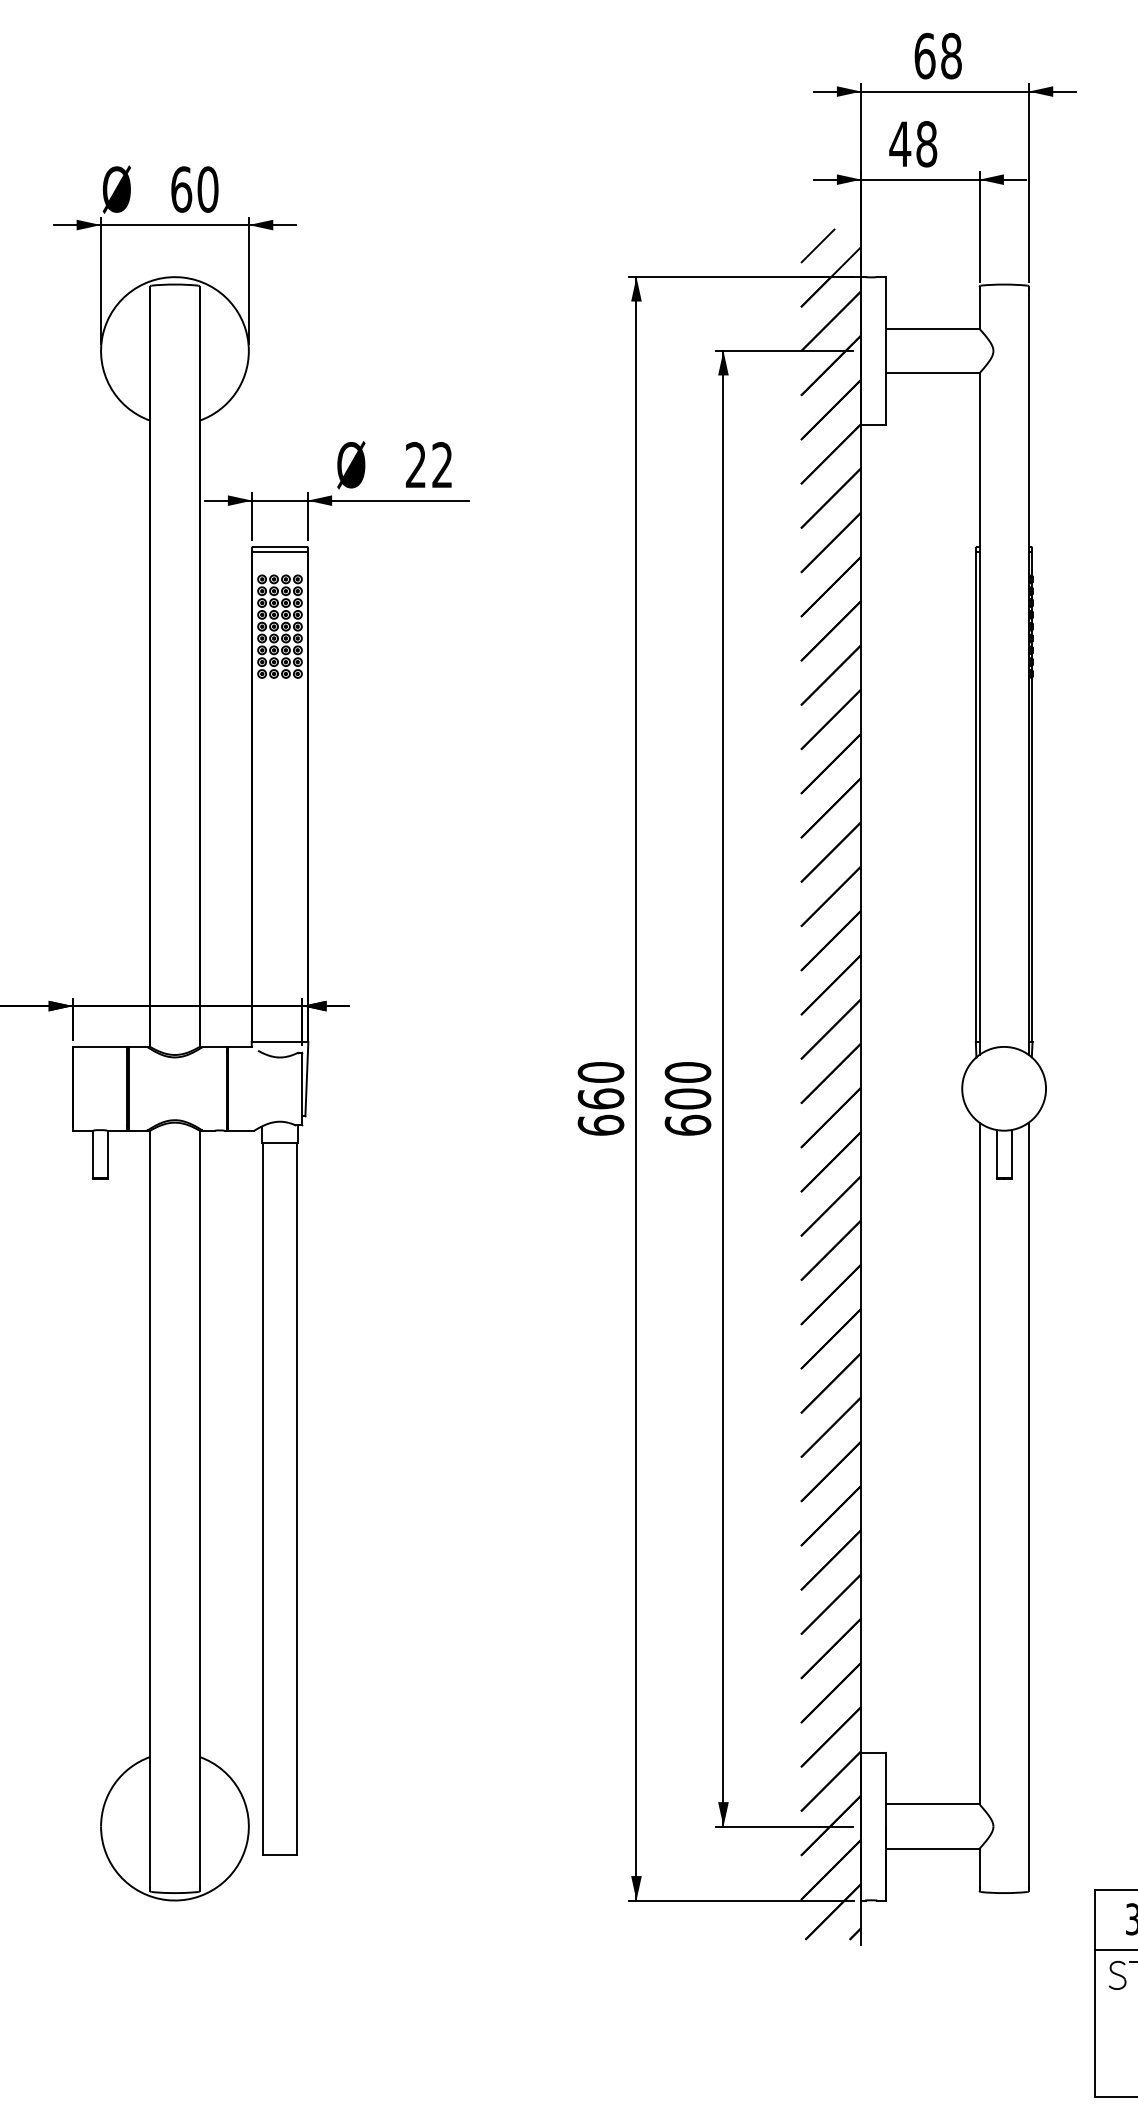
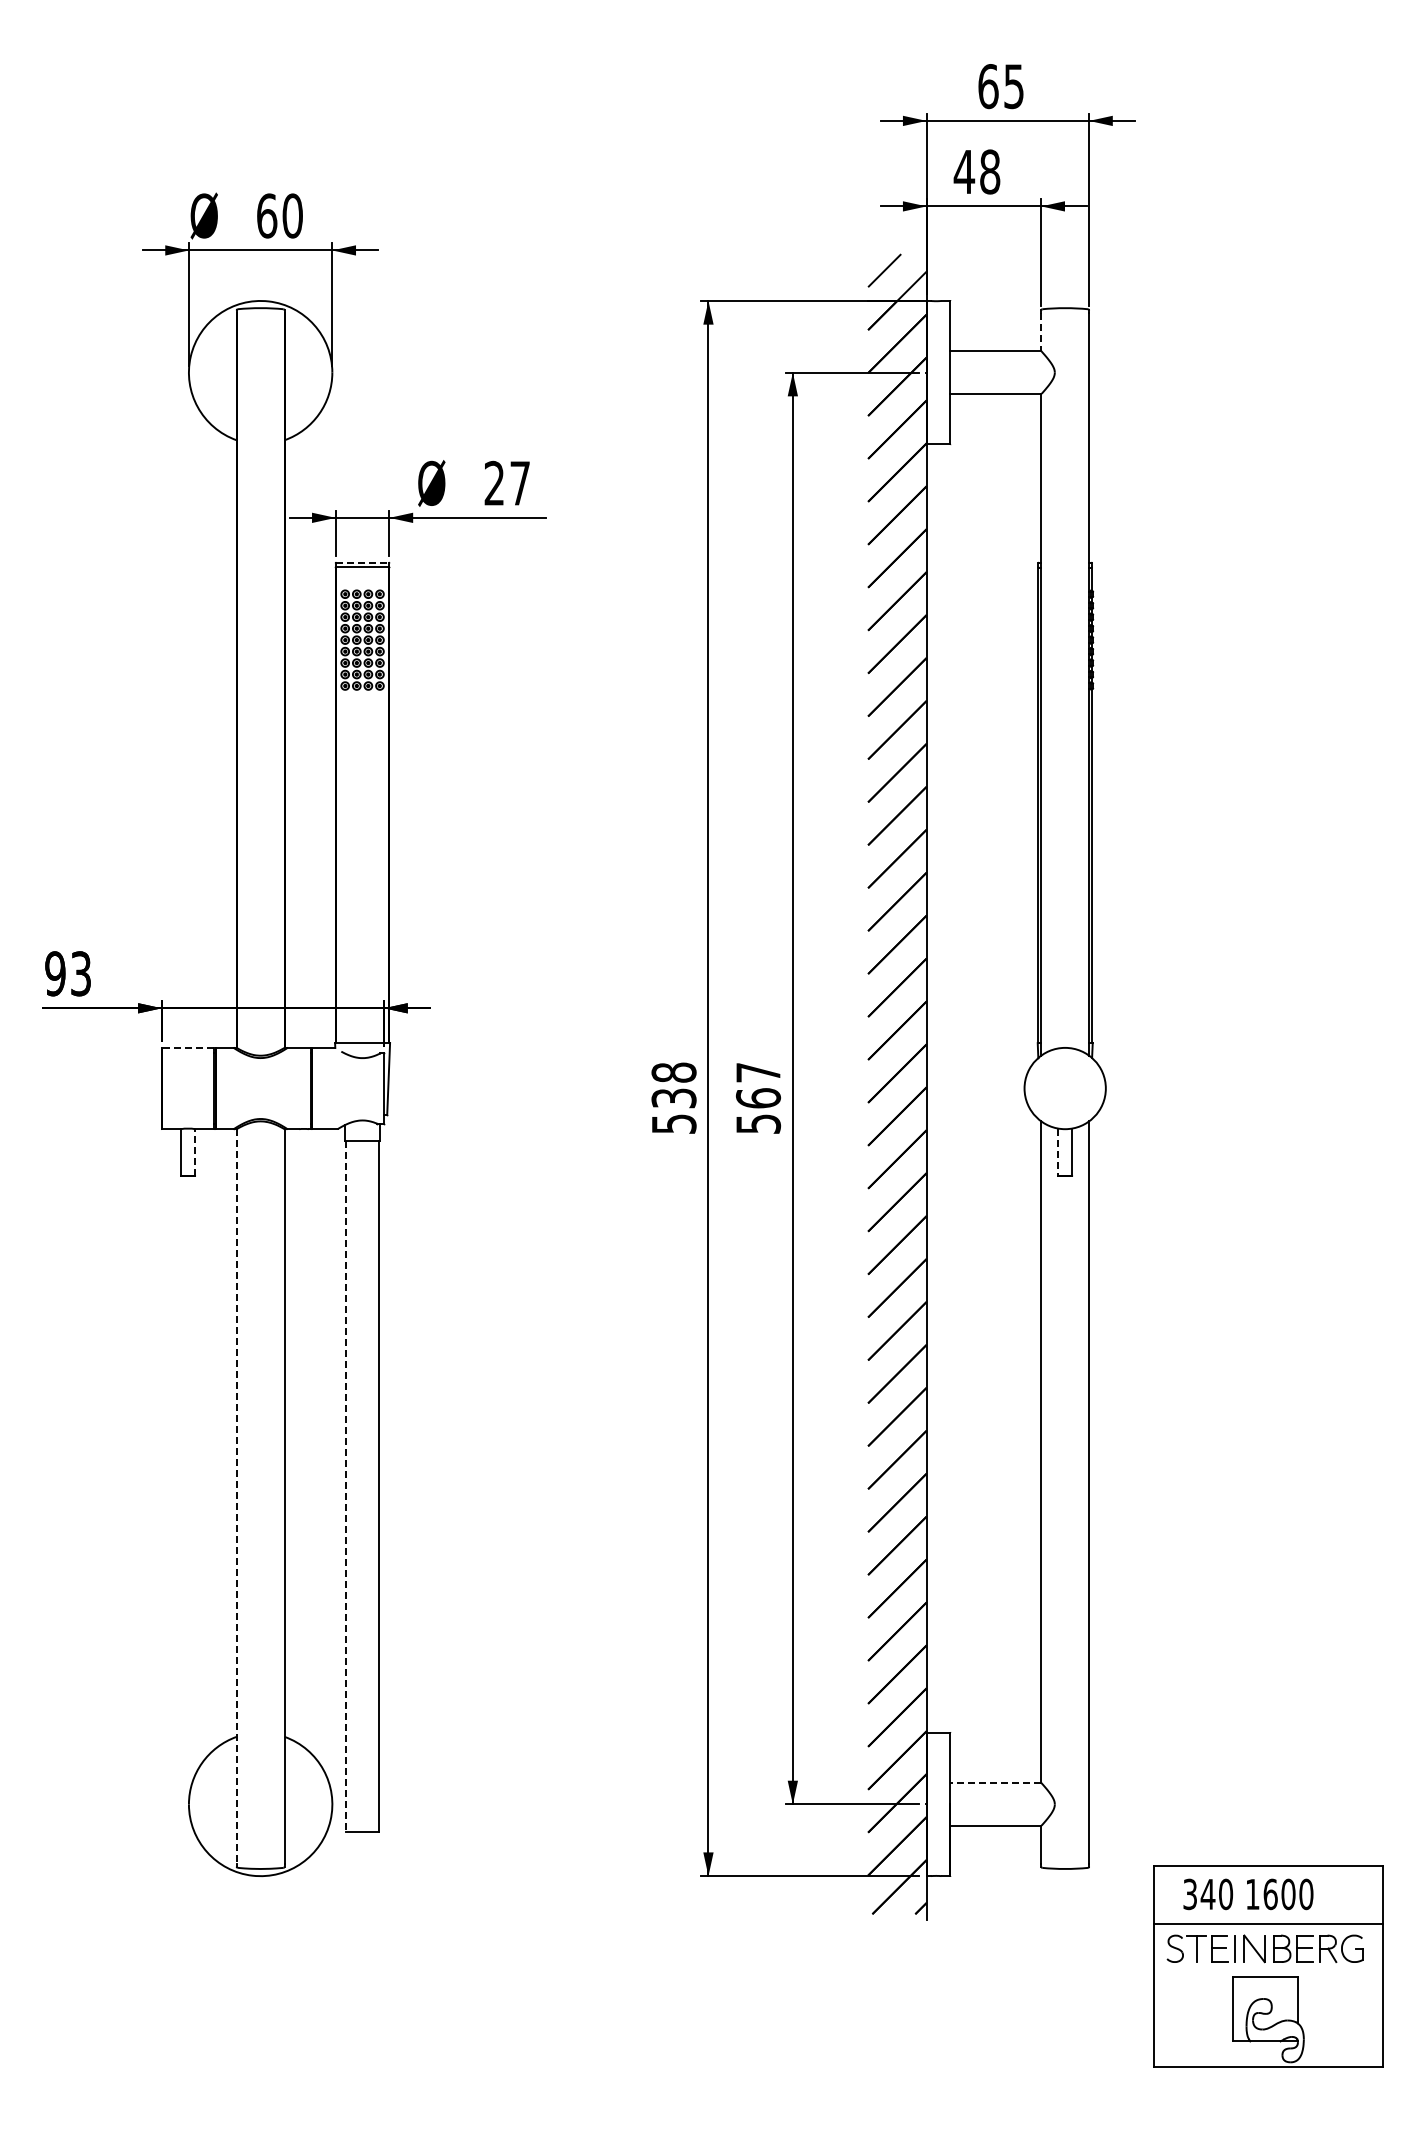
text: (951, 56) -> (1014, 86), 68 -> 65
line: (979, 309) -> (1041, 332), solid -> dashed
text: (441, 464) -> (519, 482), 22 -> 27
line: (280, 546) -> (363, 562), solid -> dashed
line: (99, 1046) -> (187, 1047), solid -> dashed
text: (600, 1098) -> (673, 1097), 660 -> 538
text: (688, 1099) -> (758, 1098), 600 -> 567
line: (107, 1153) -> (195, 1151), solid -> dashed
line: (997, 1154) -> (1058, 1152), solid -> dashed
line: (262, 1499) -> (345, 1487), solid -> dashed
line: (150, 1510) -> (236, 1497), solid -> dashed
line: (932, 1804) -> (995, 1782), solid -> dashed

